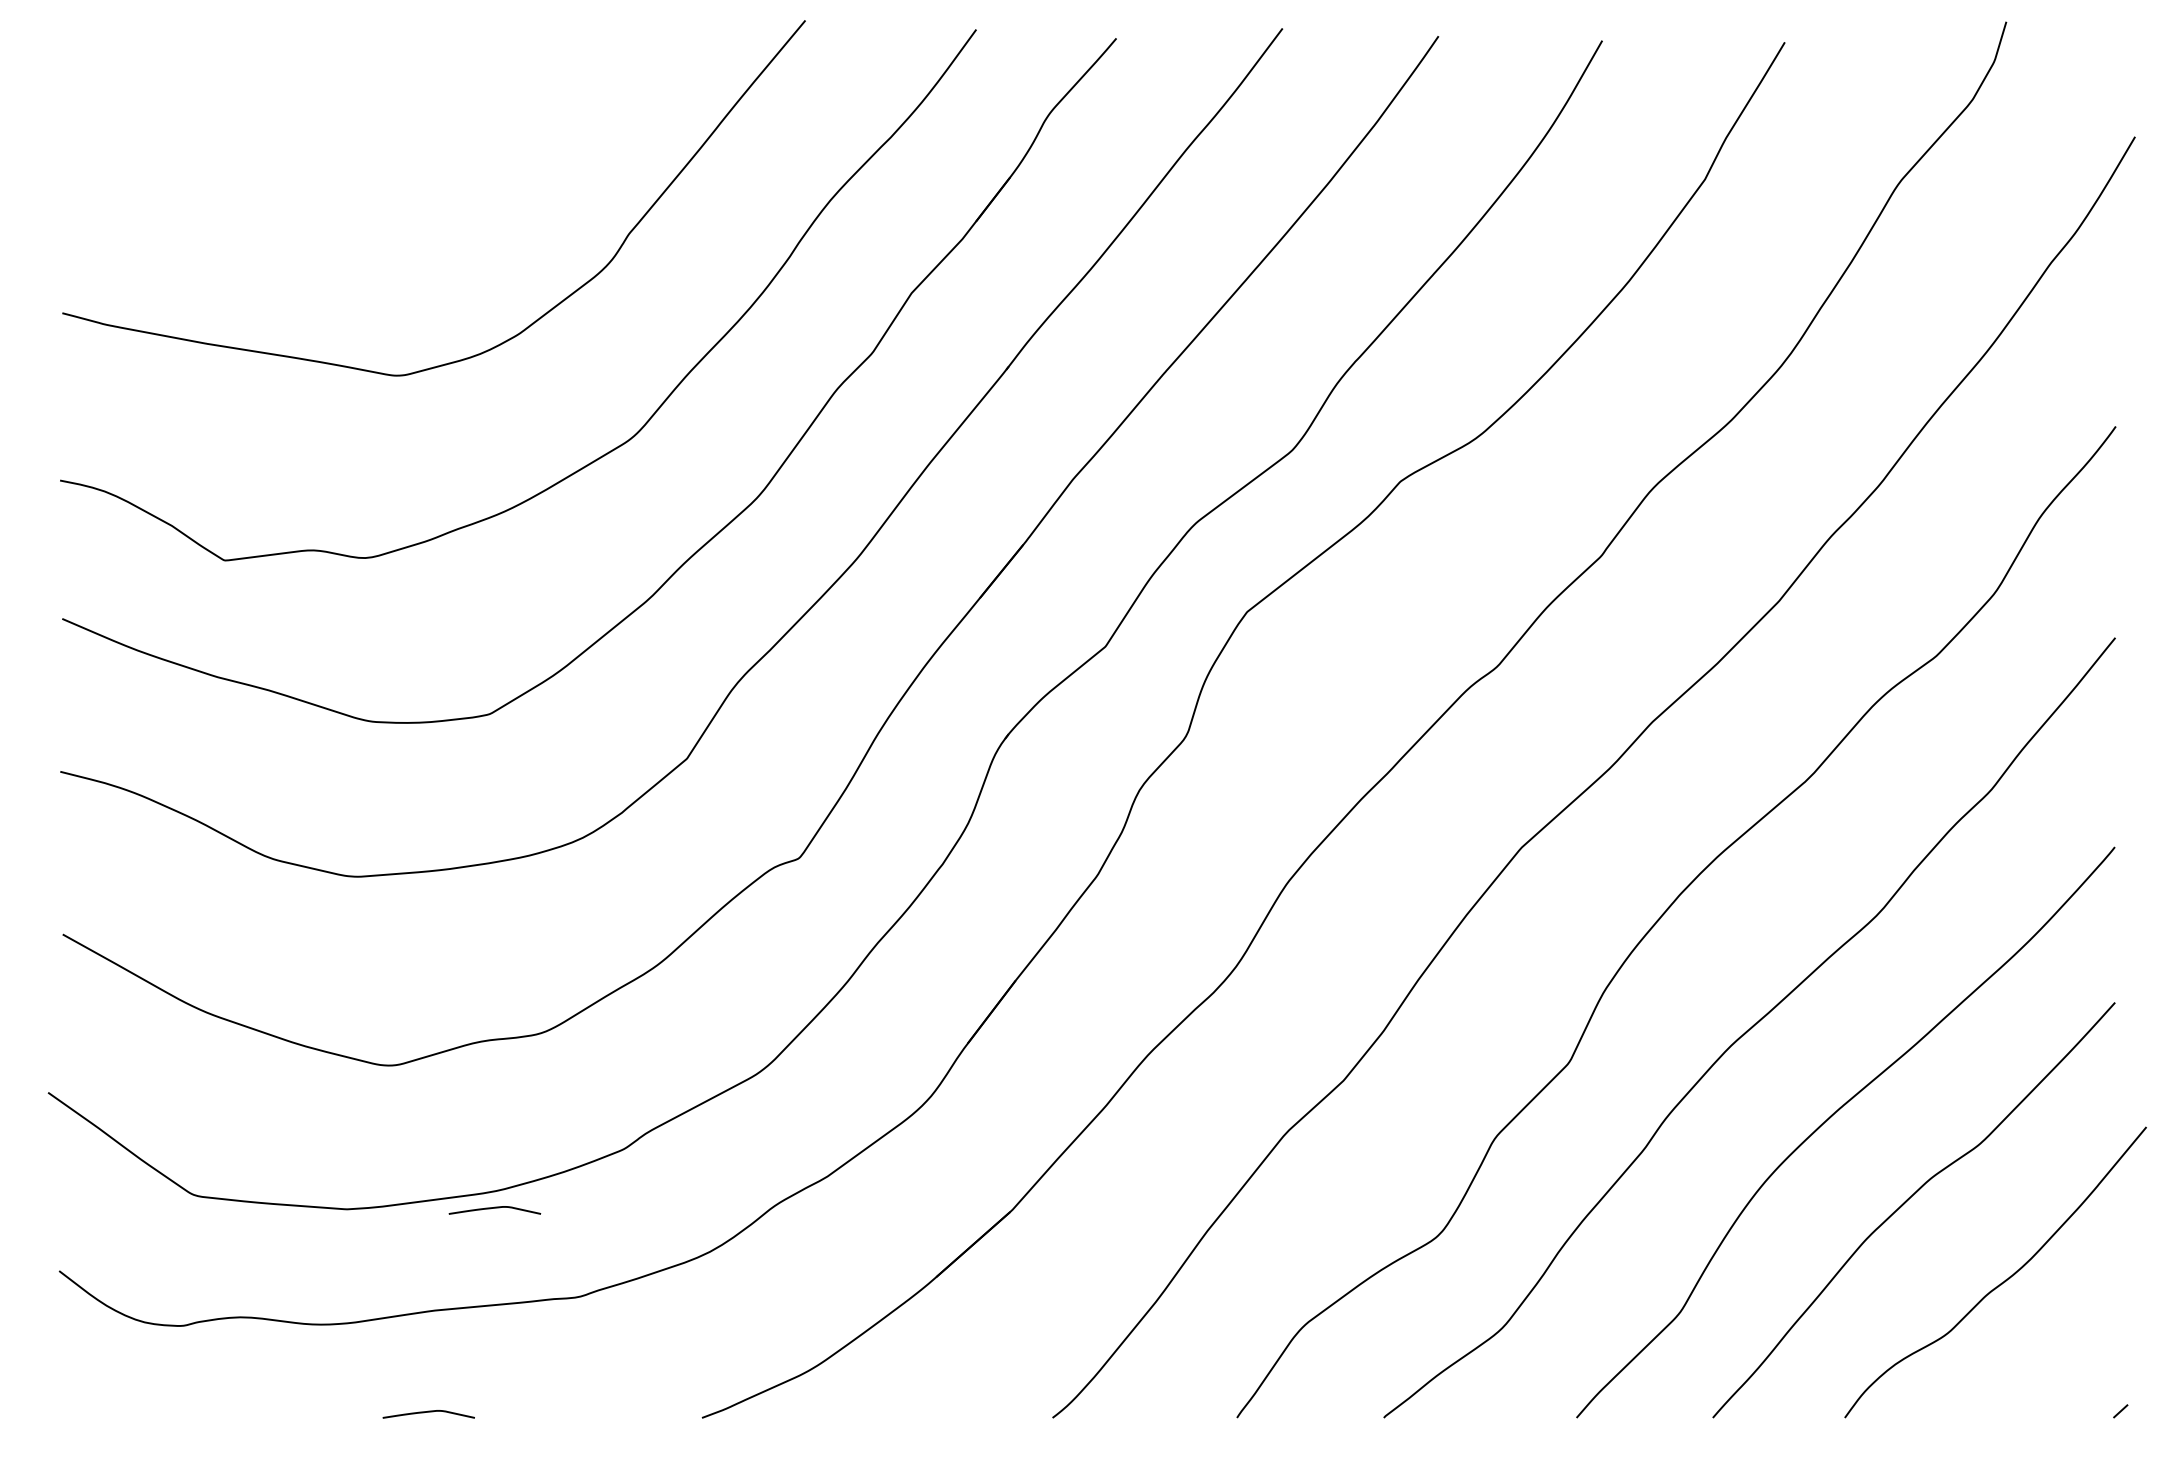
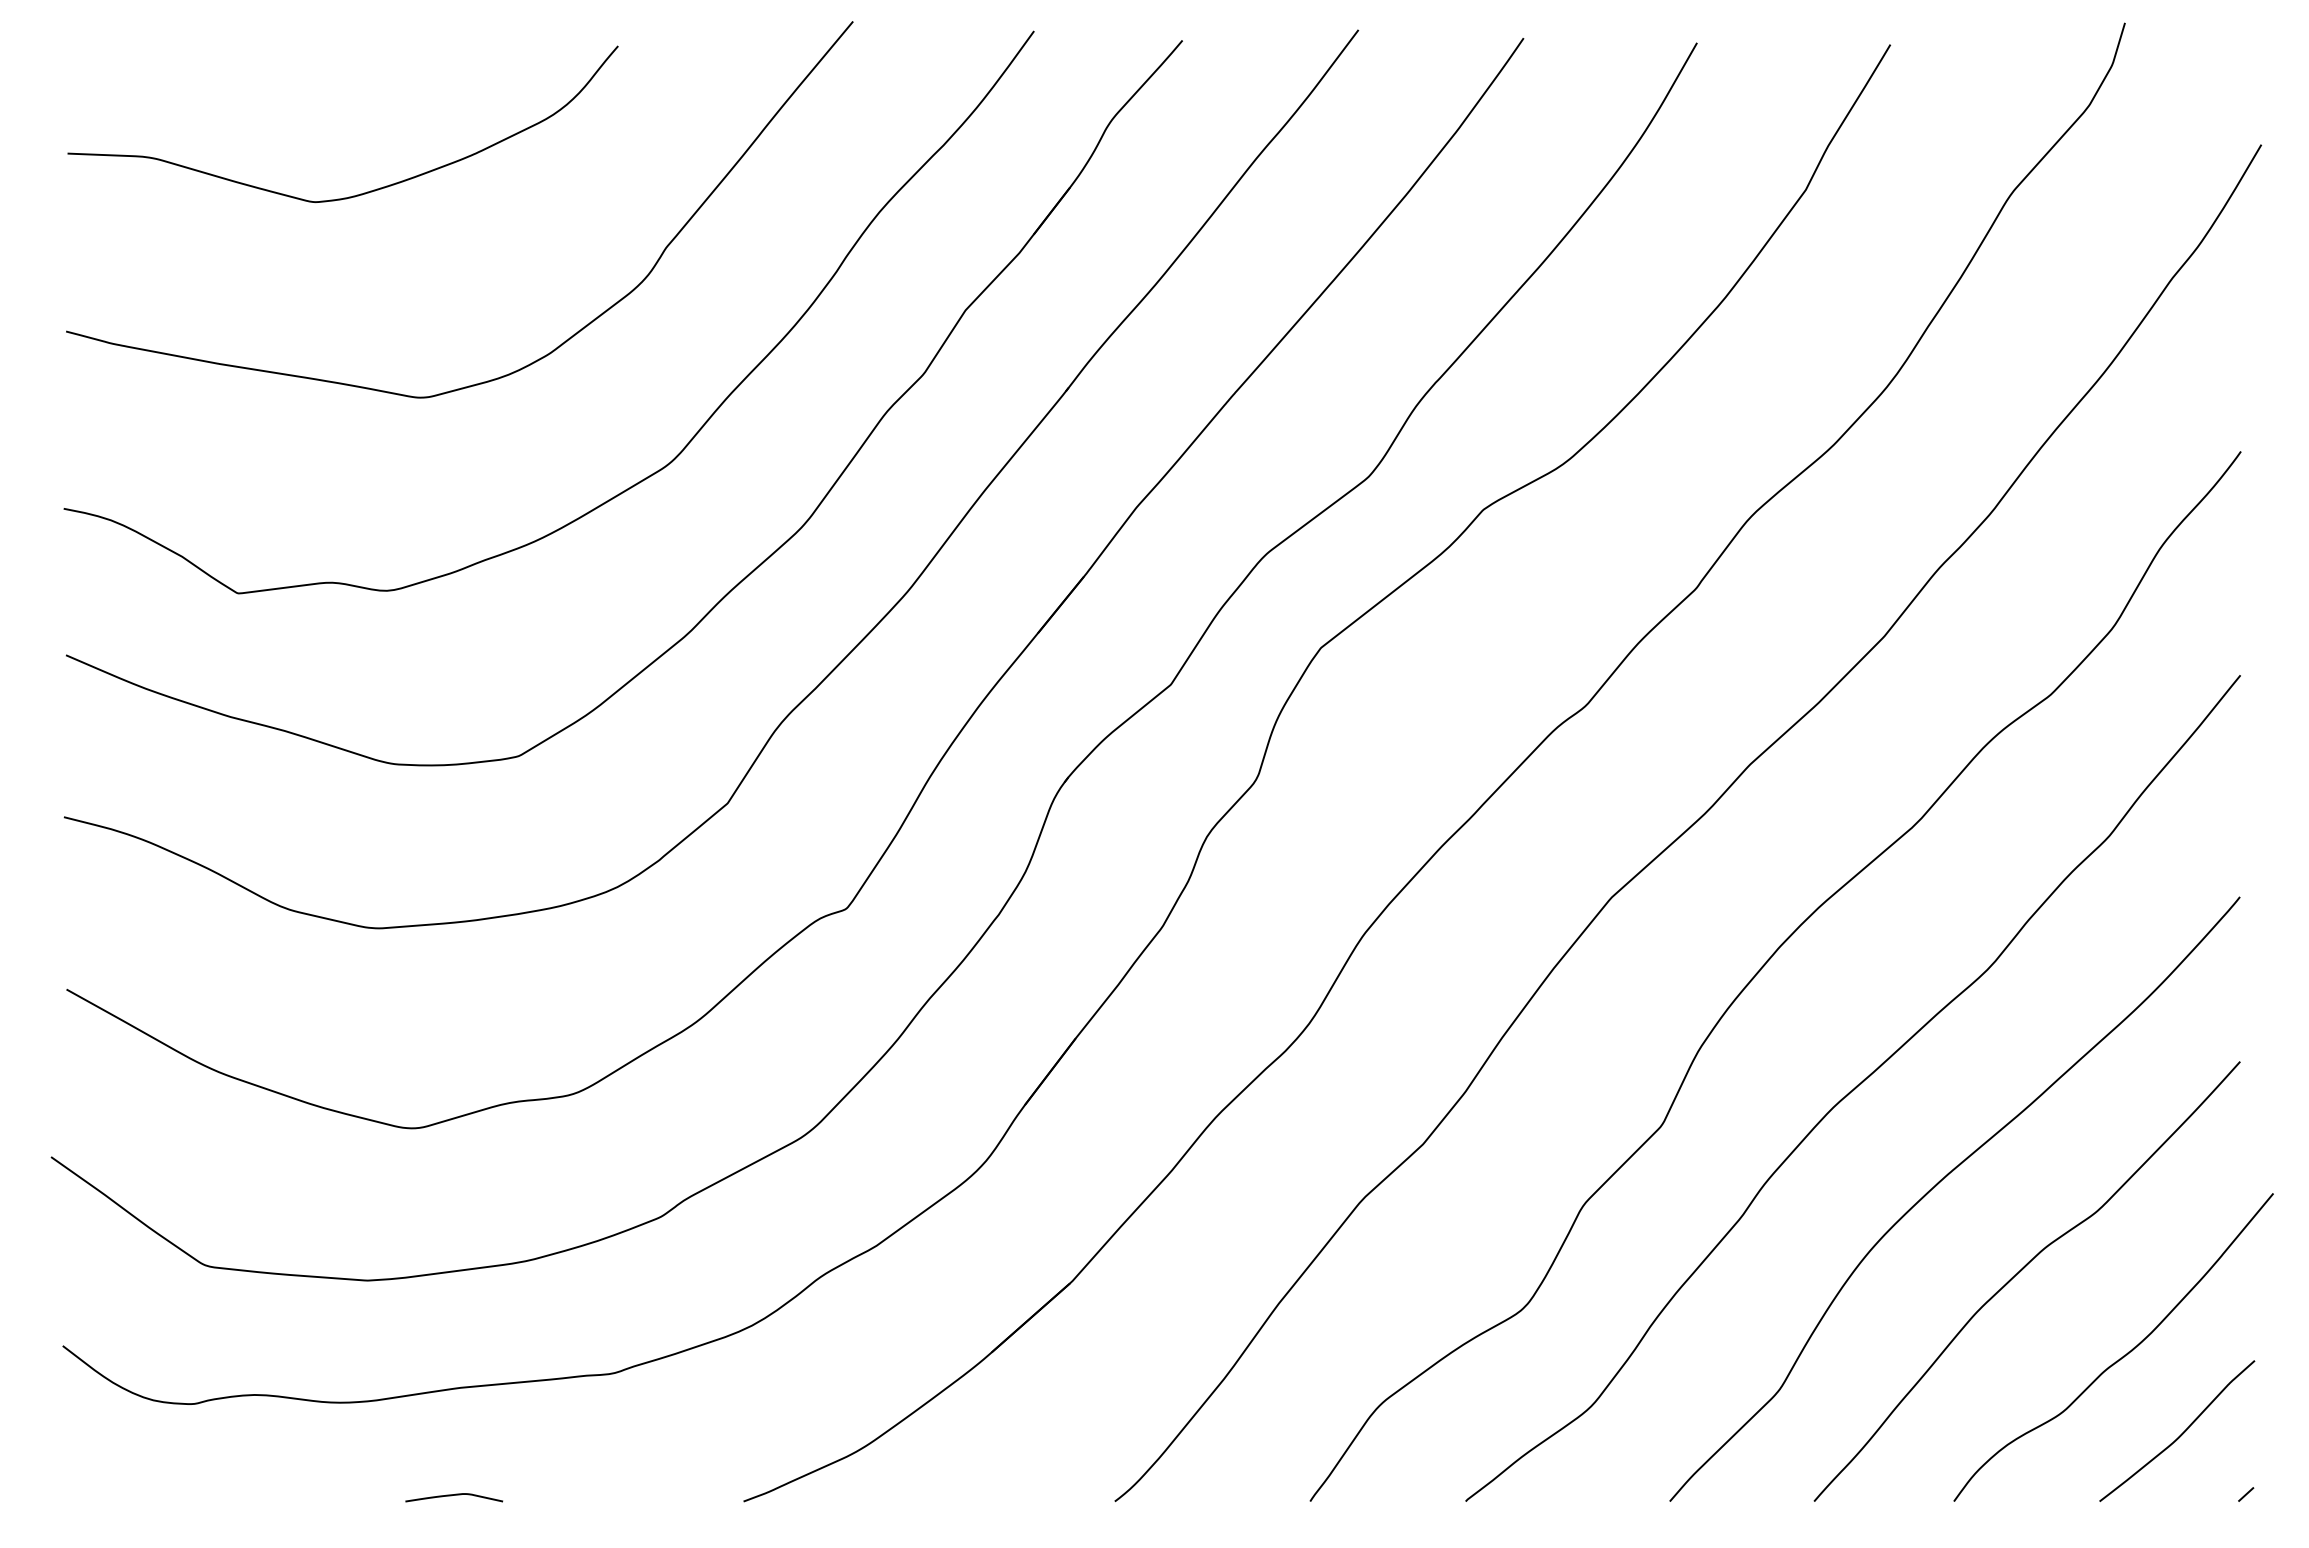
curve: (340, 182) -> (360, 193), added
curve: (495, 1208) -> (524, 1279), removed
curve: (2059, 1353) -> (2181, 1433), added

